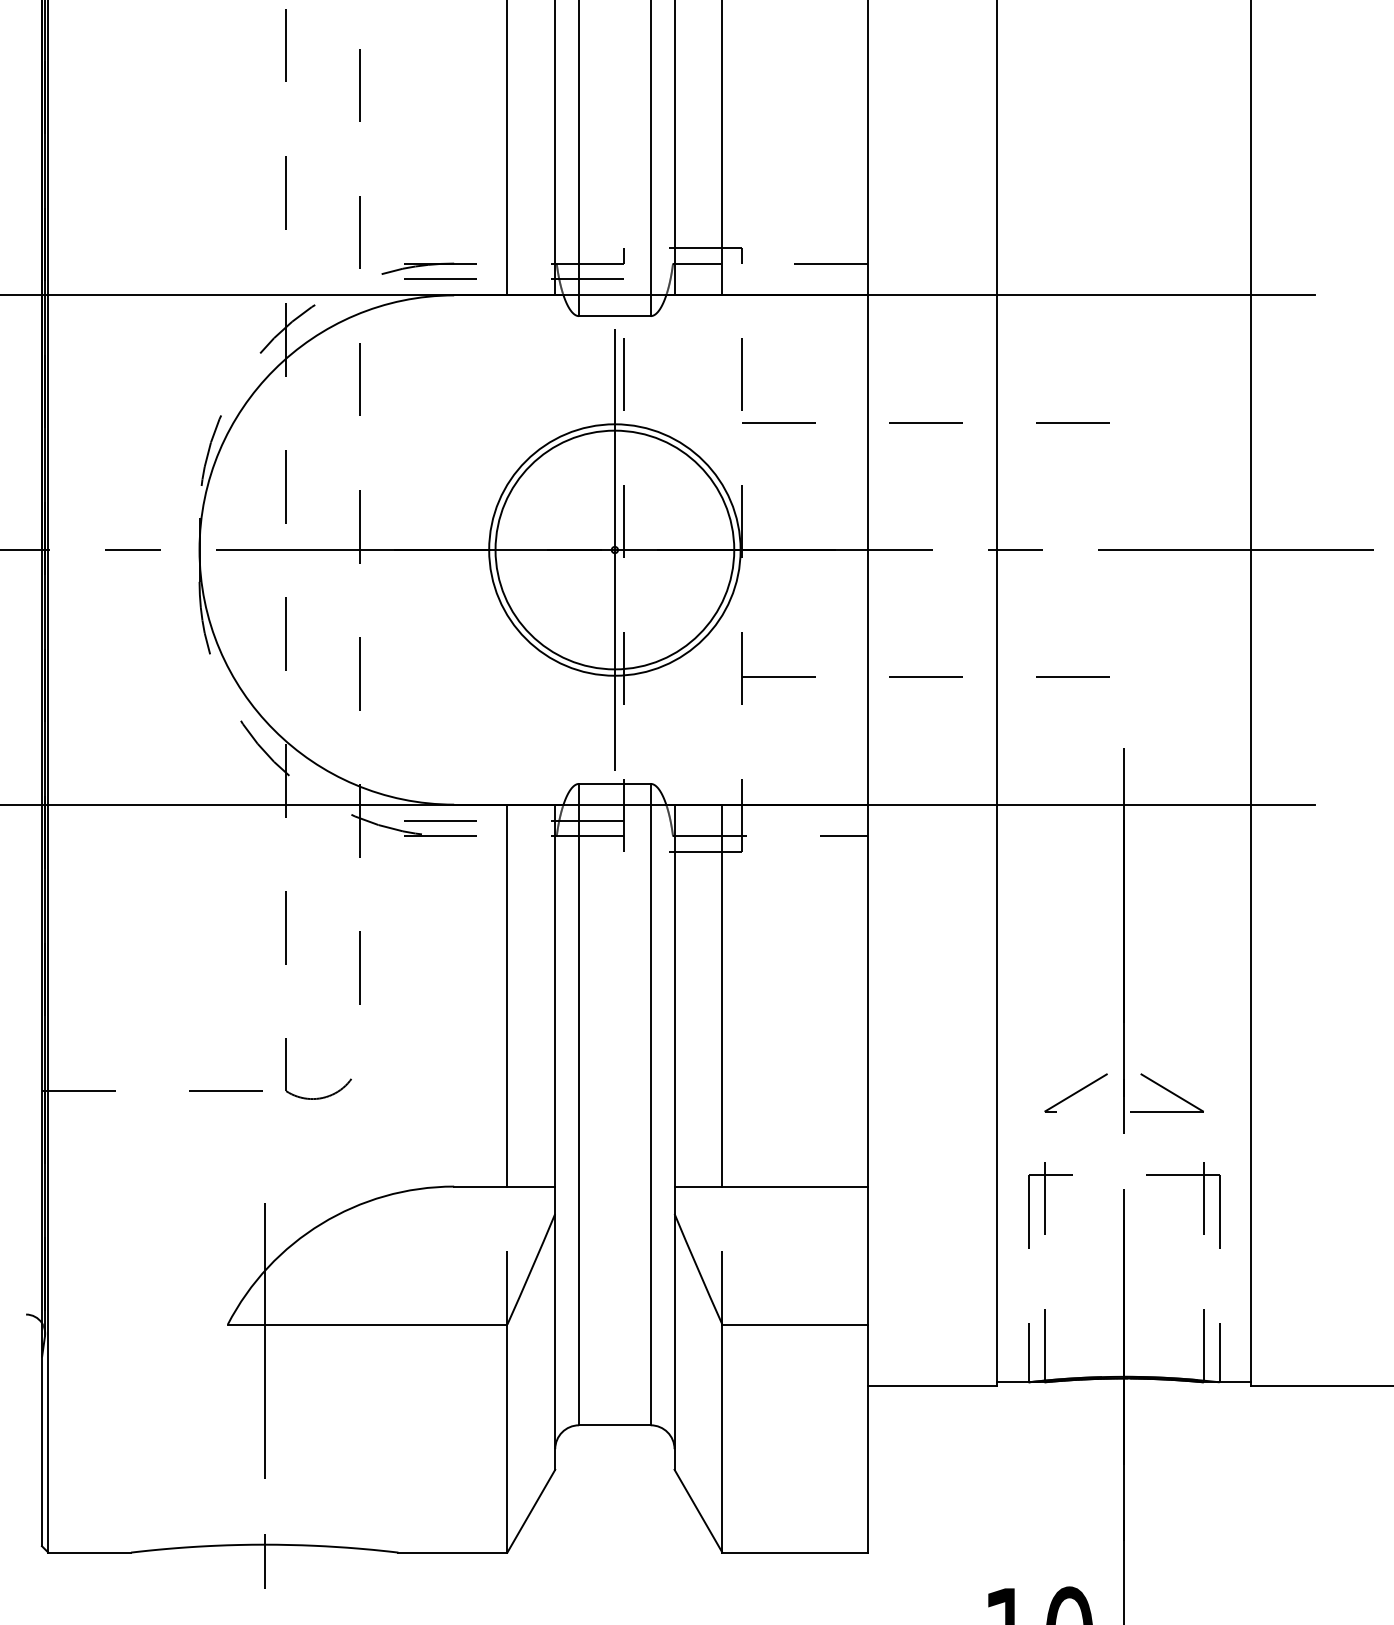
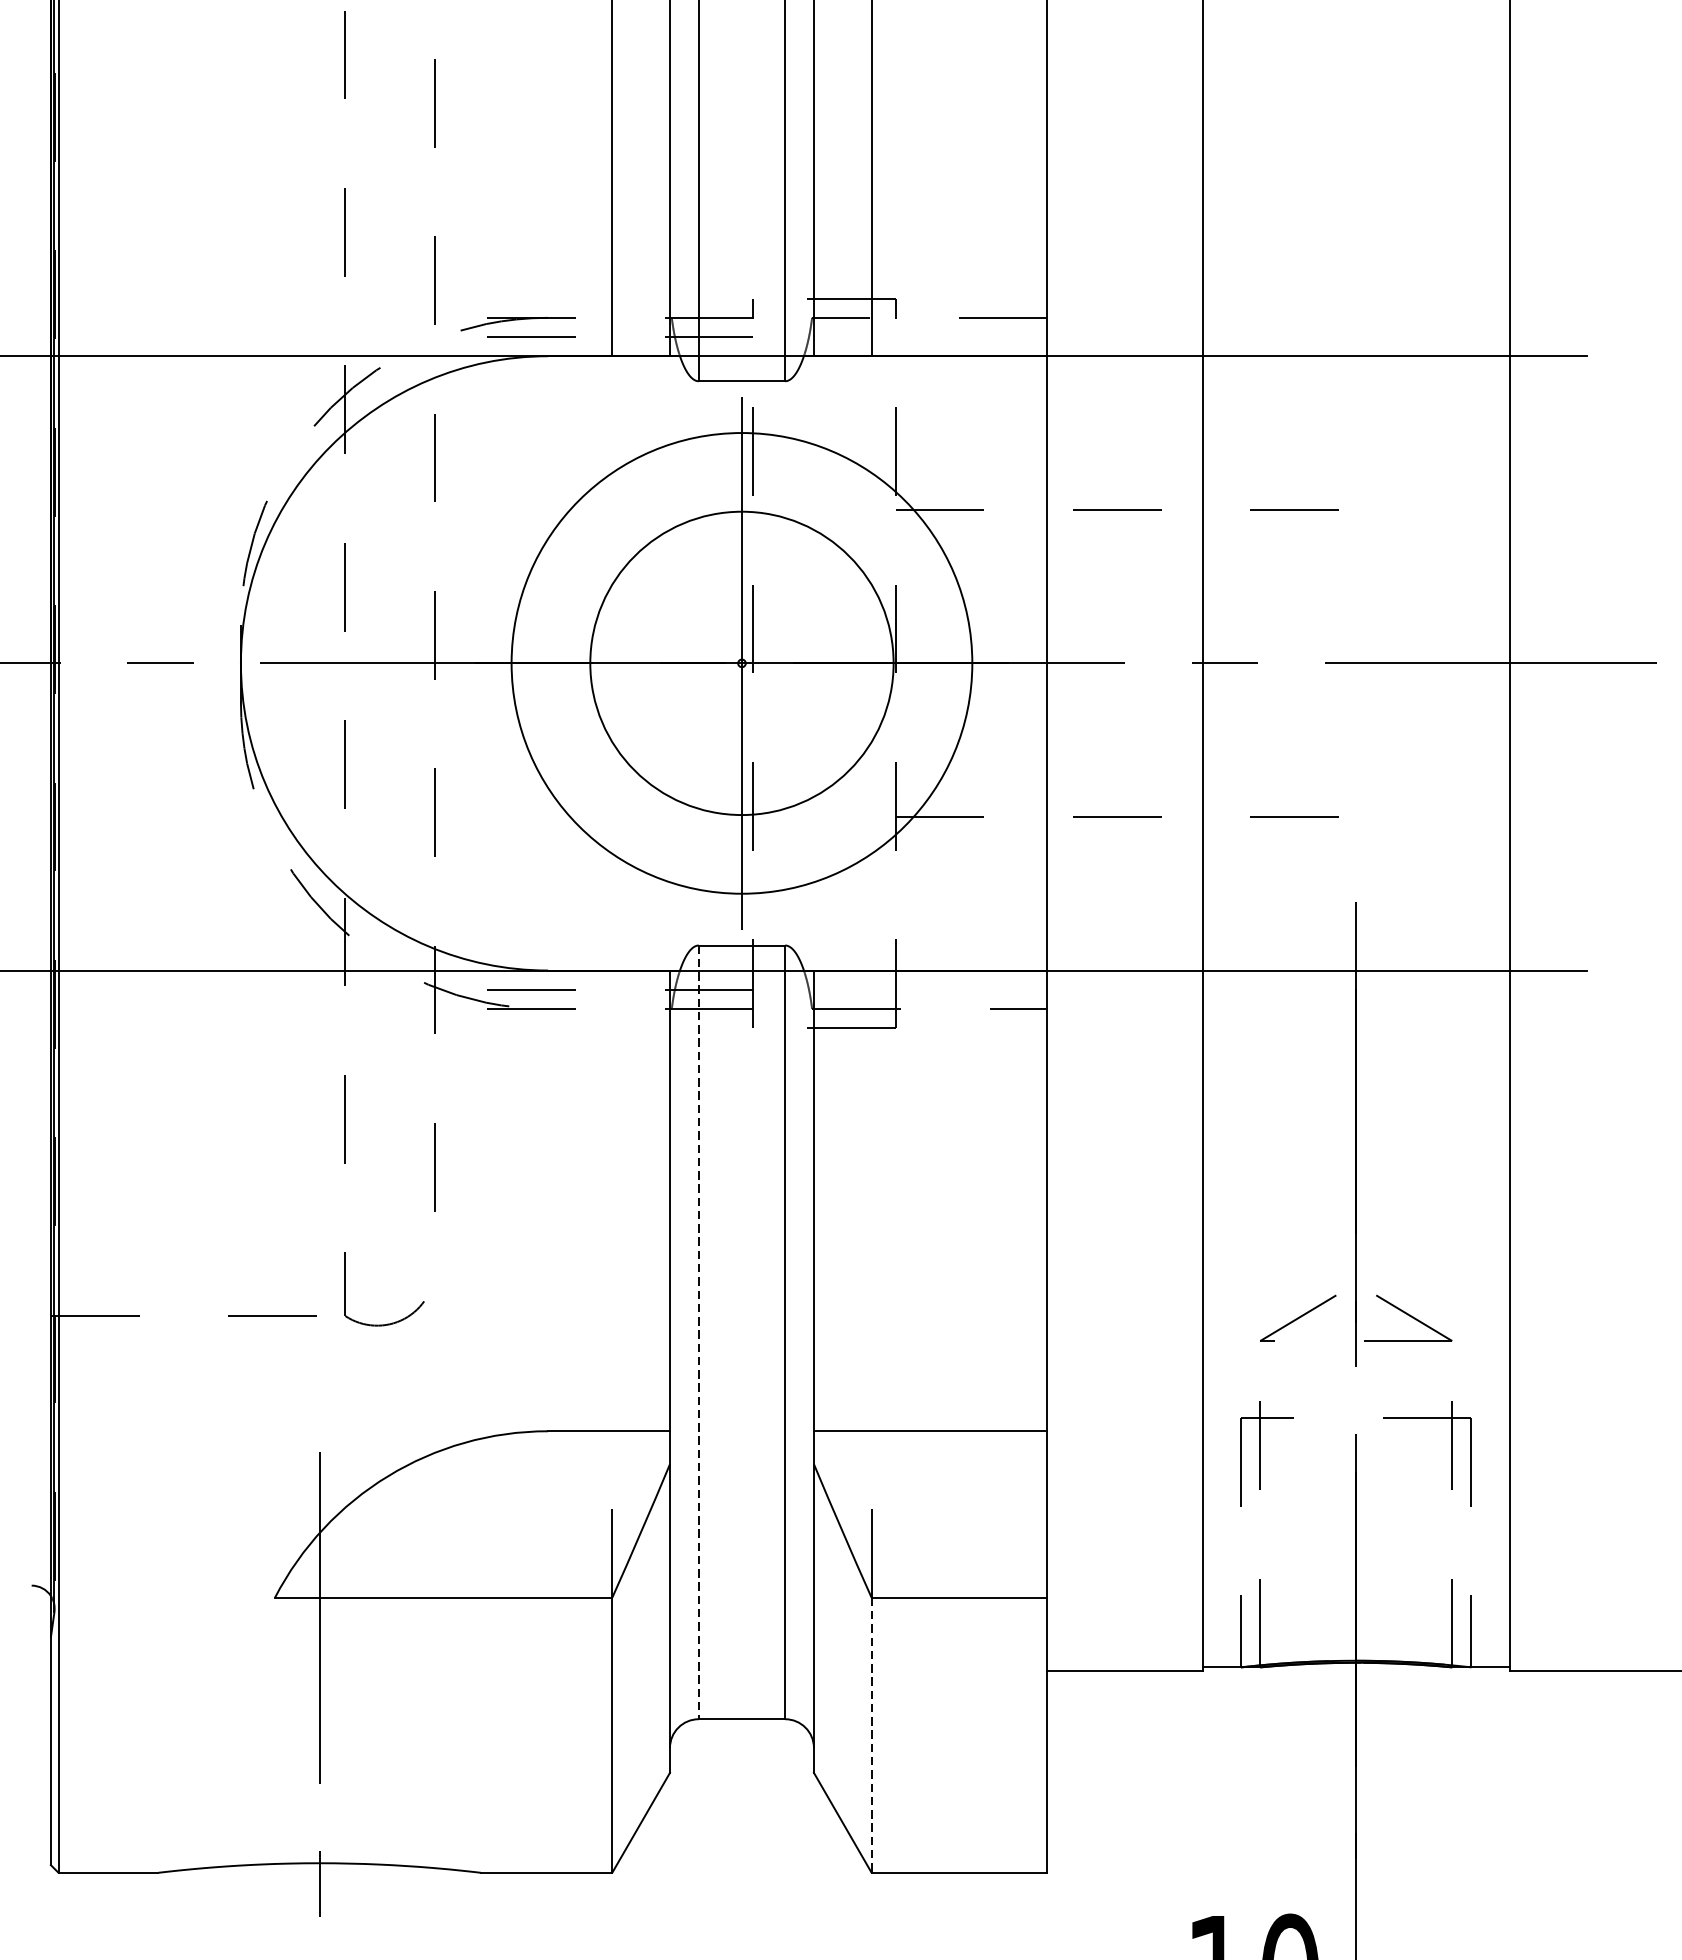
circle: (614, 549) -> (741, 662), size x1.6
line: (507, 995) -> (612, 1200), removed
line: (722, 995) -> (871, 1200), removed
line: (579, 1104) -> (699, 1332), solid -> dashed
line: (722, 1439) -> (871, 1736), solid -> dashed

